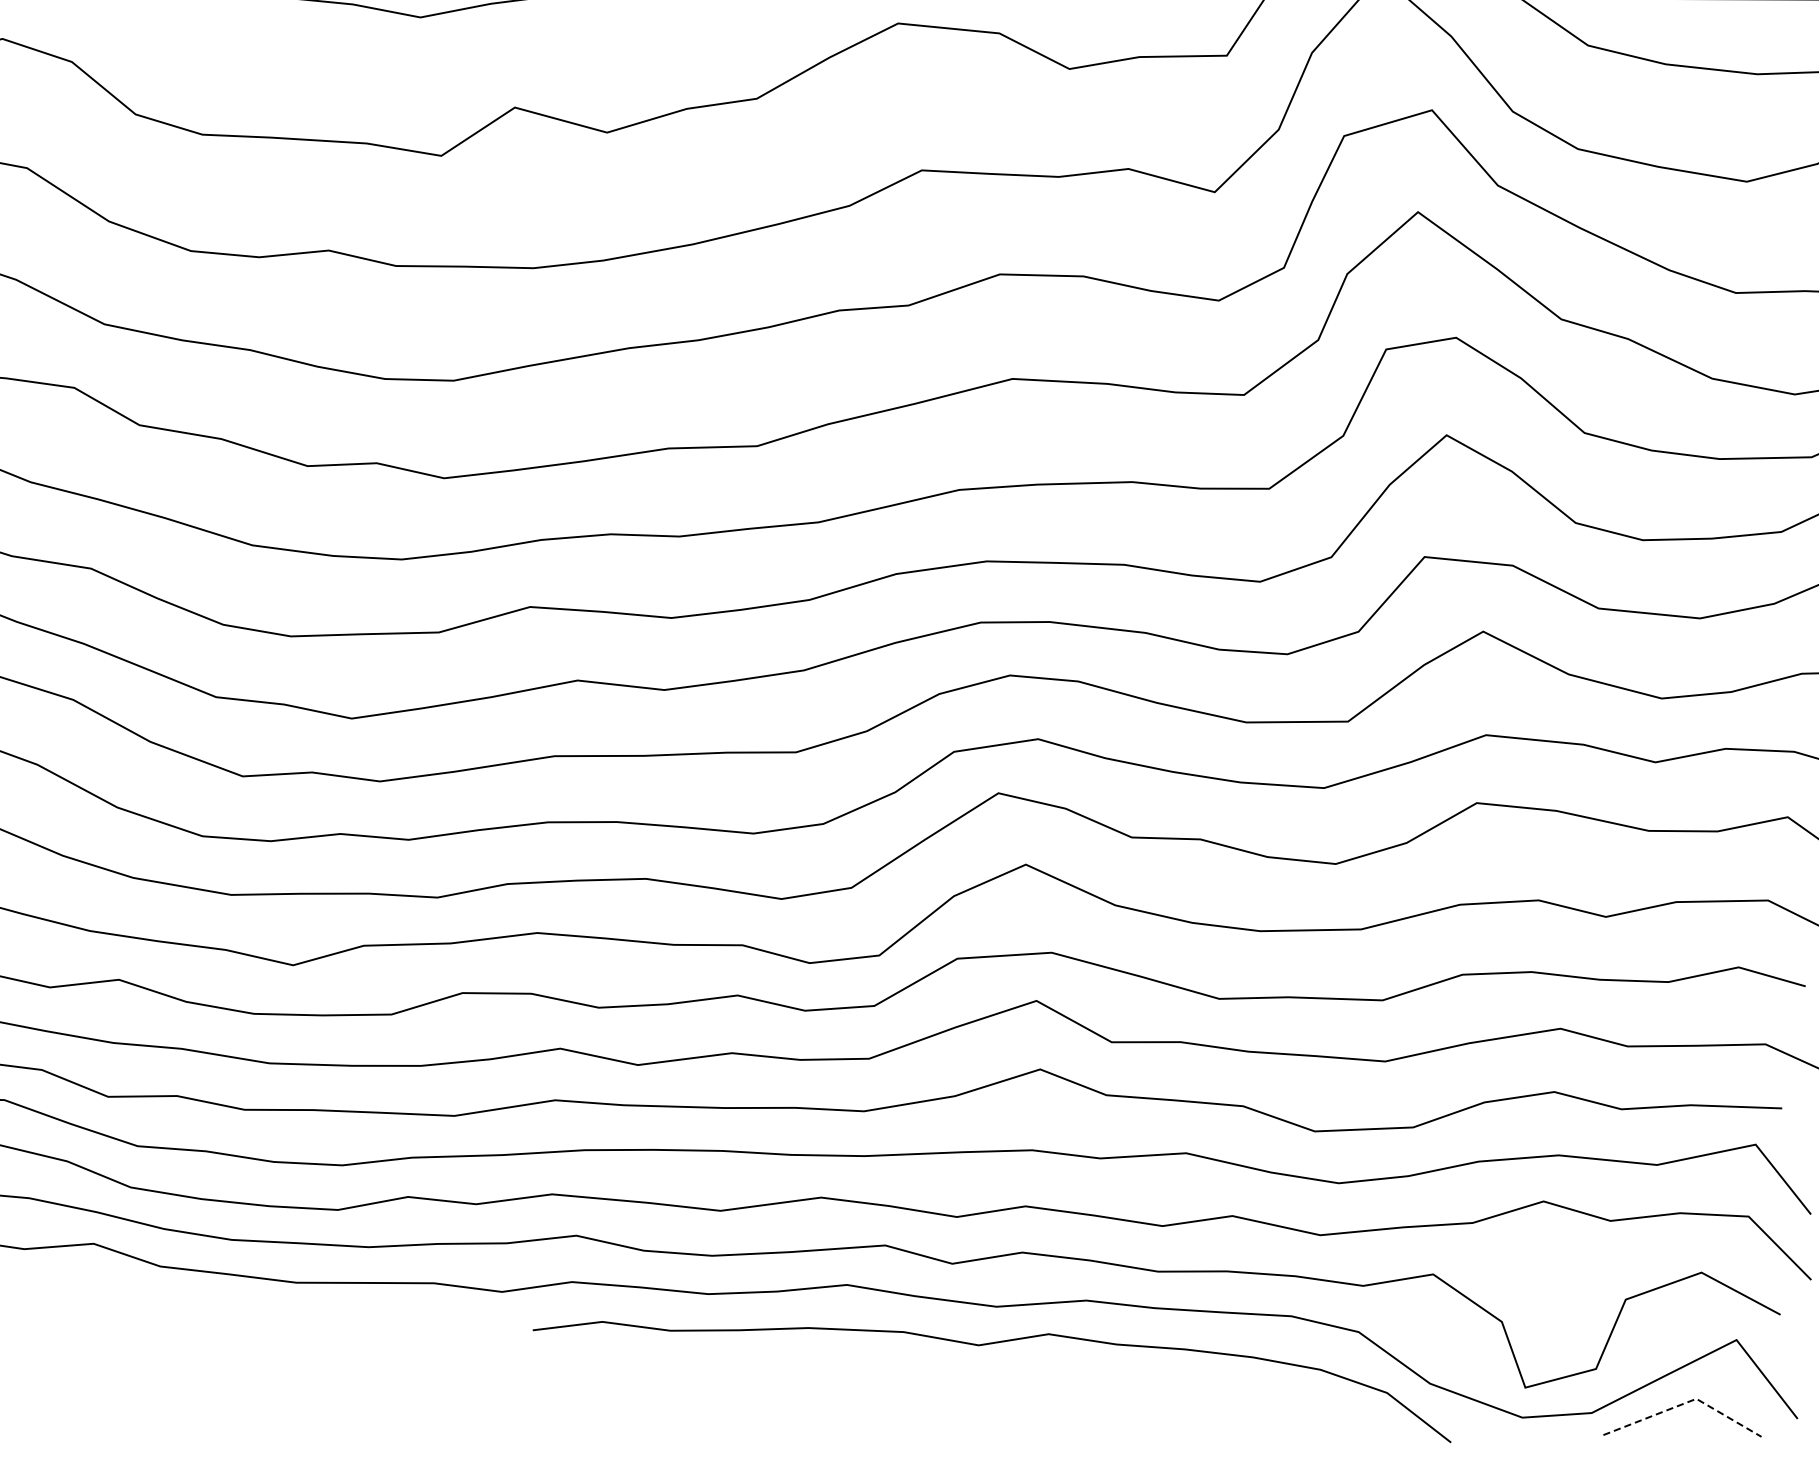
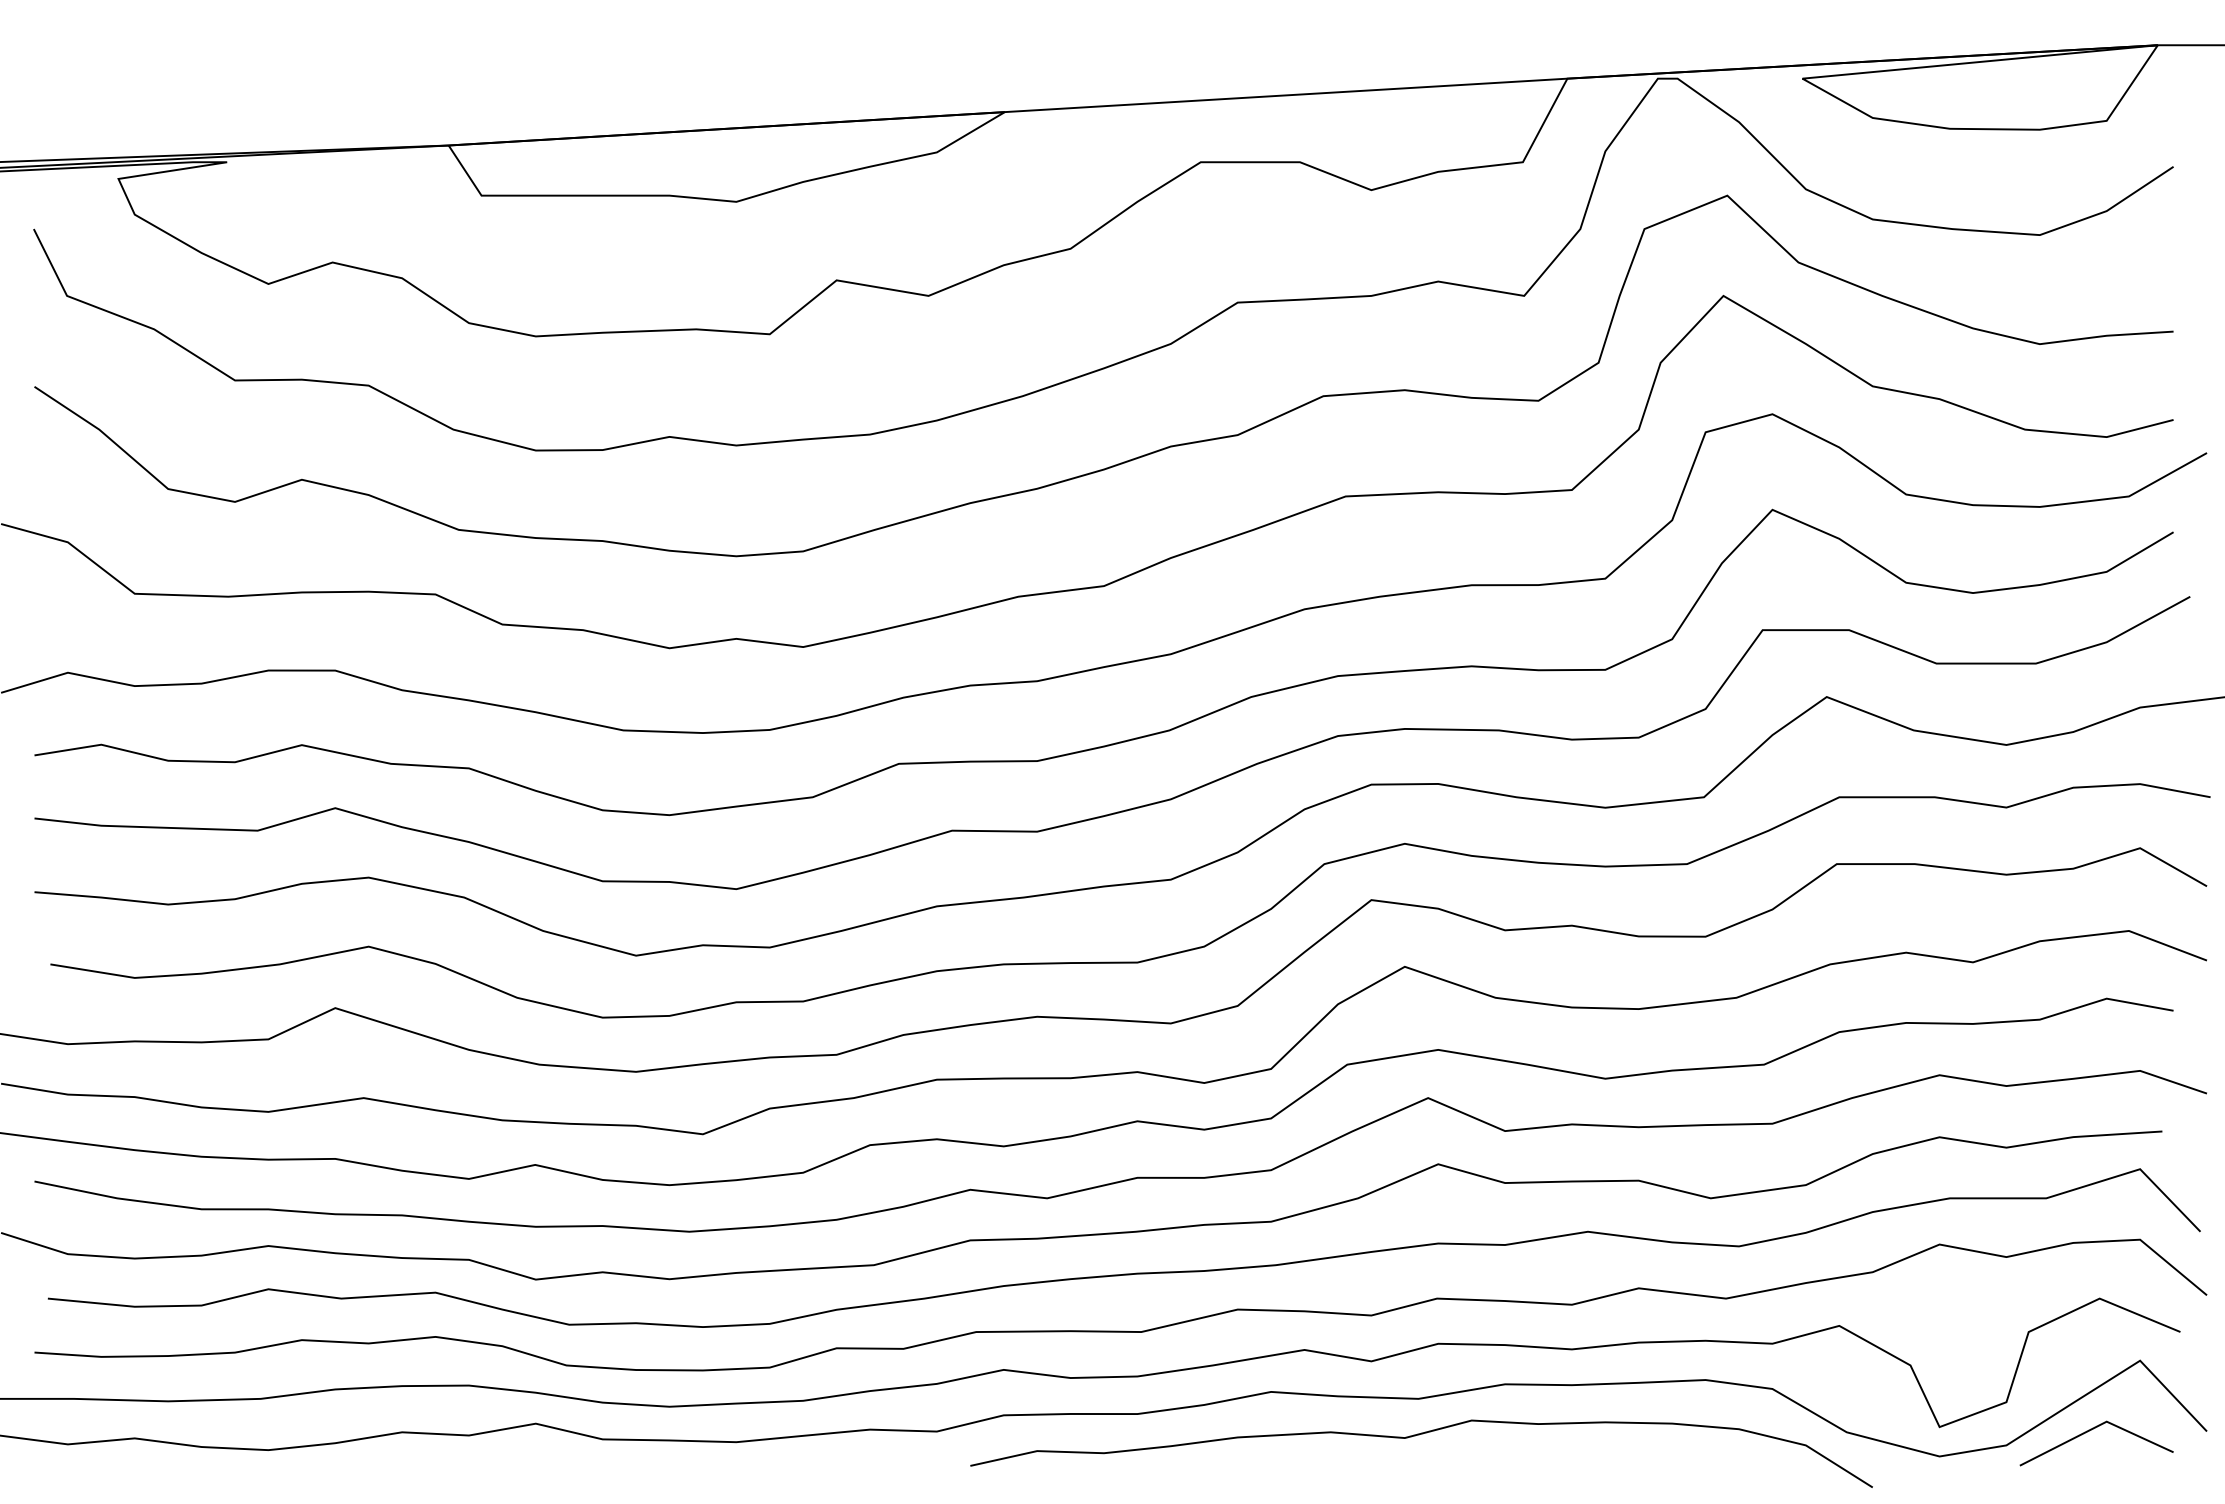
line: (1685, 1402) -> (2096, 1426), dashed -> solid

